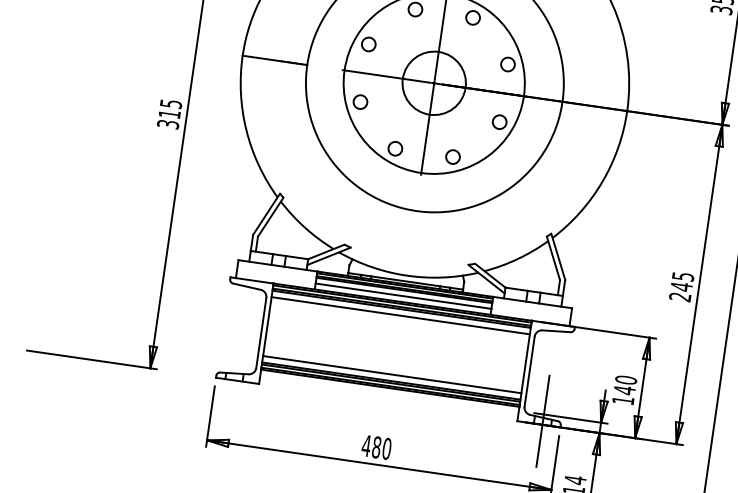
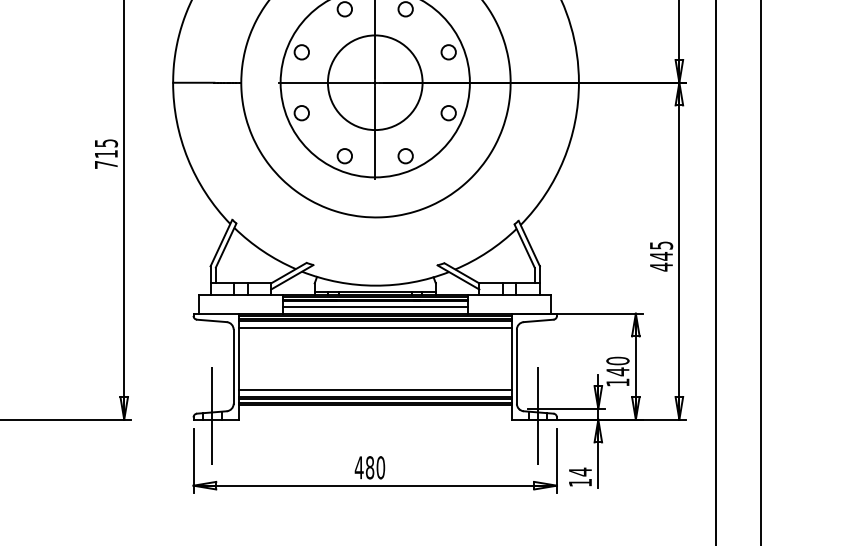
circle: (433, 82) -> (374, 82), size x1.43
text: (168, 124) -> (106, 164), 315 -> 715
text: (679, 296) -> (660, 266), 245 -> 445
line: (234, 377) -> (212, 416), added

